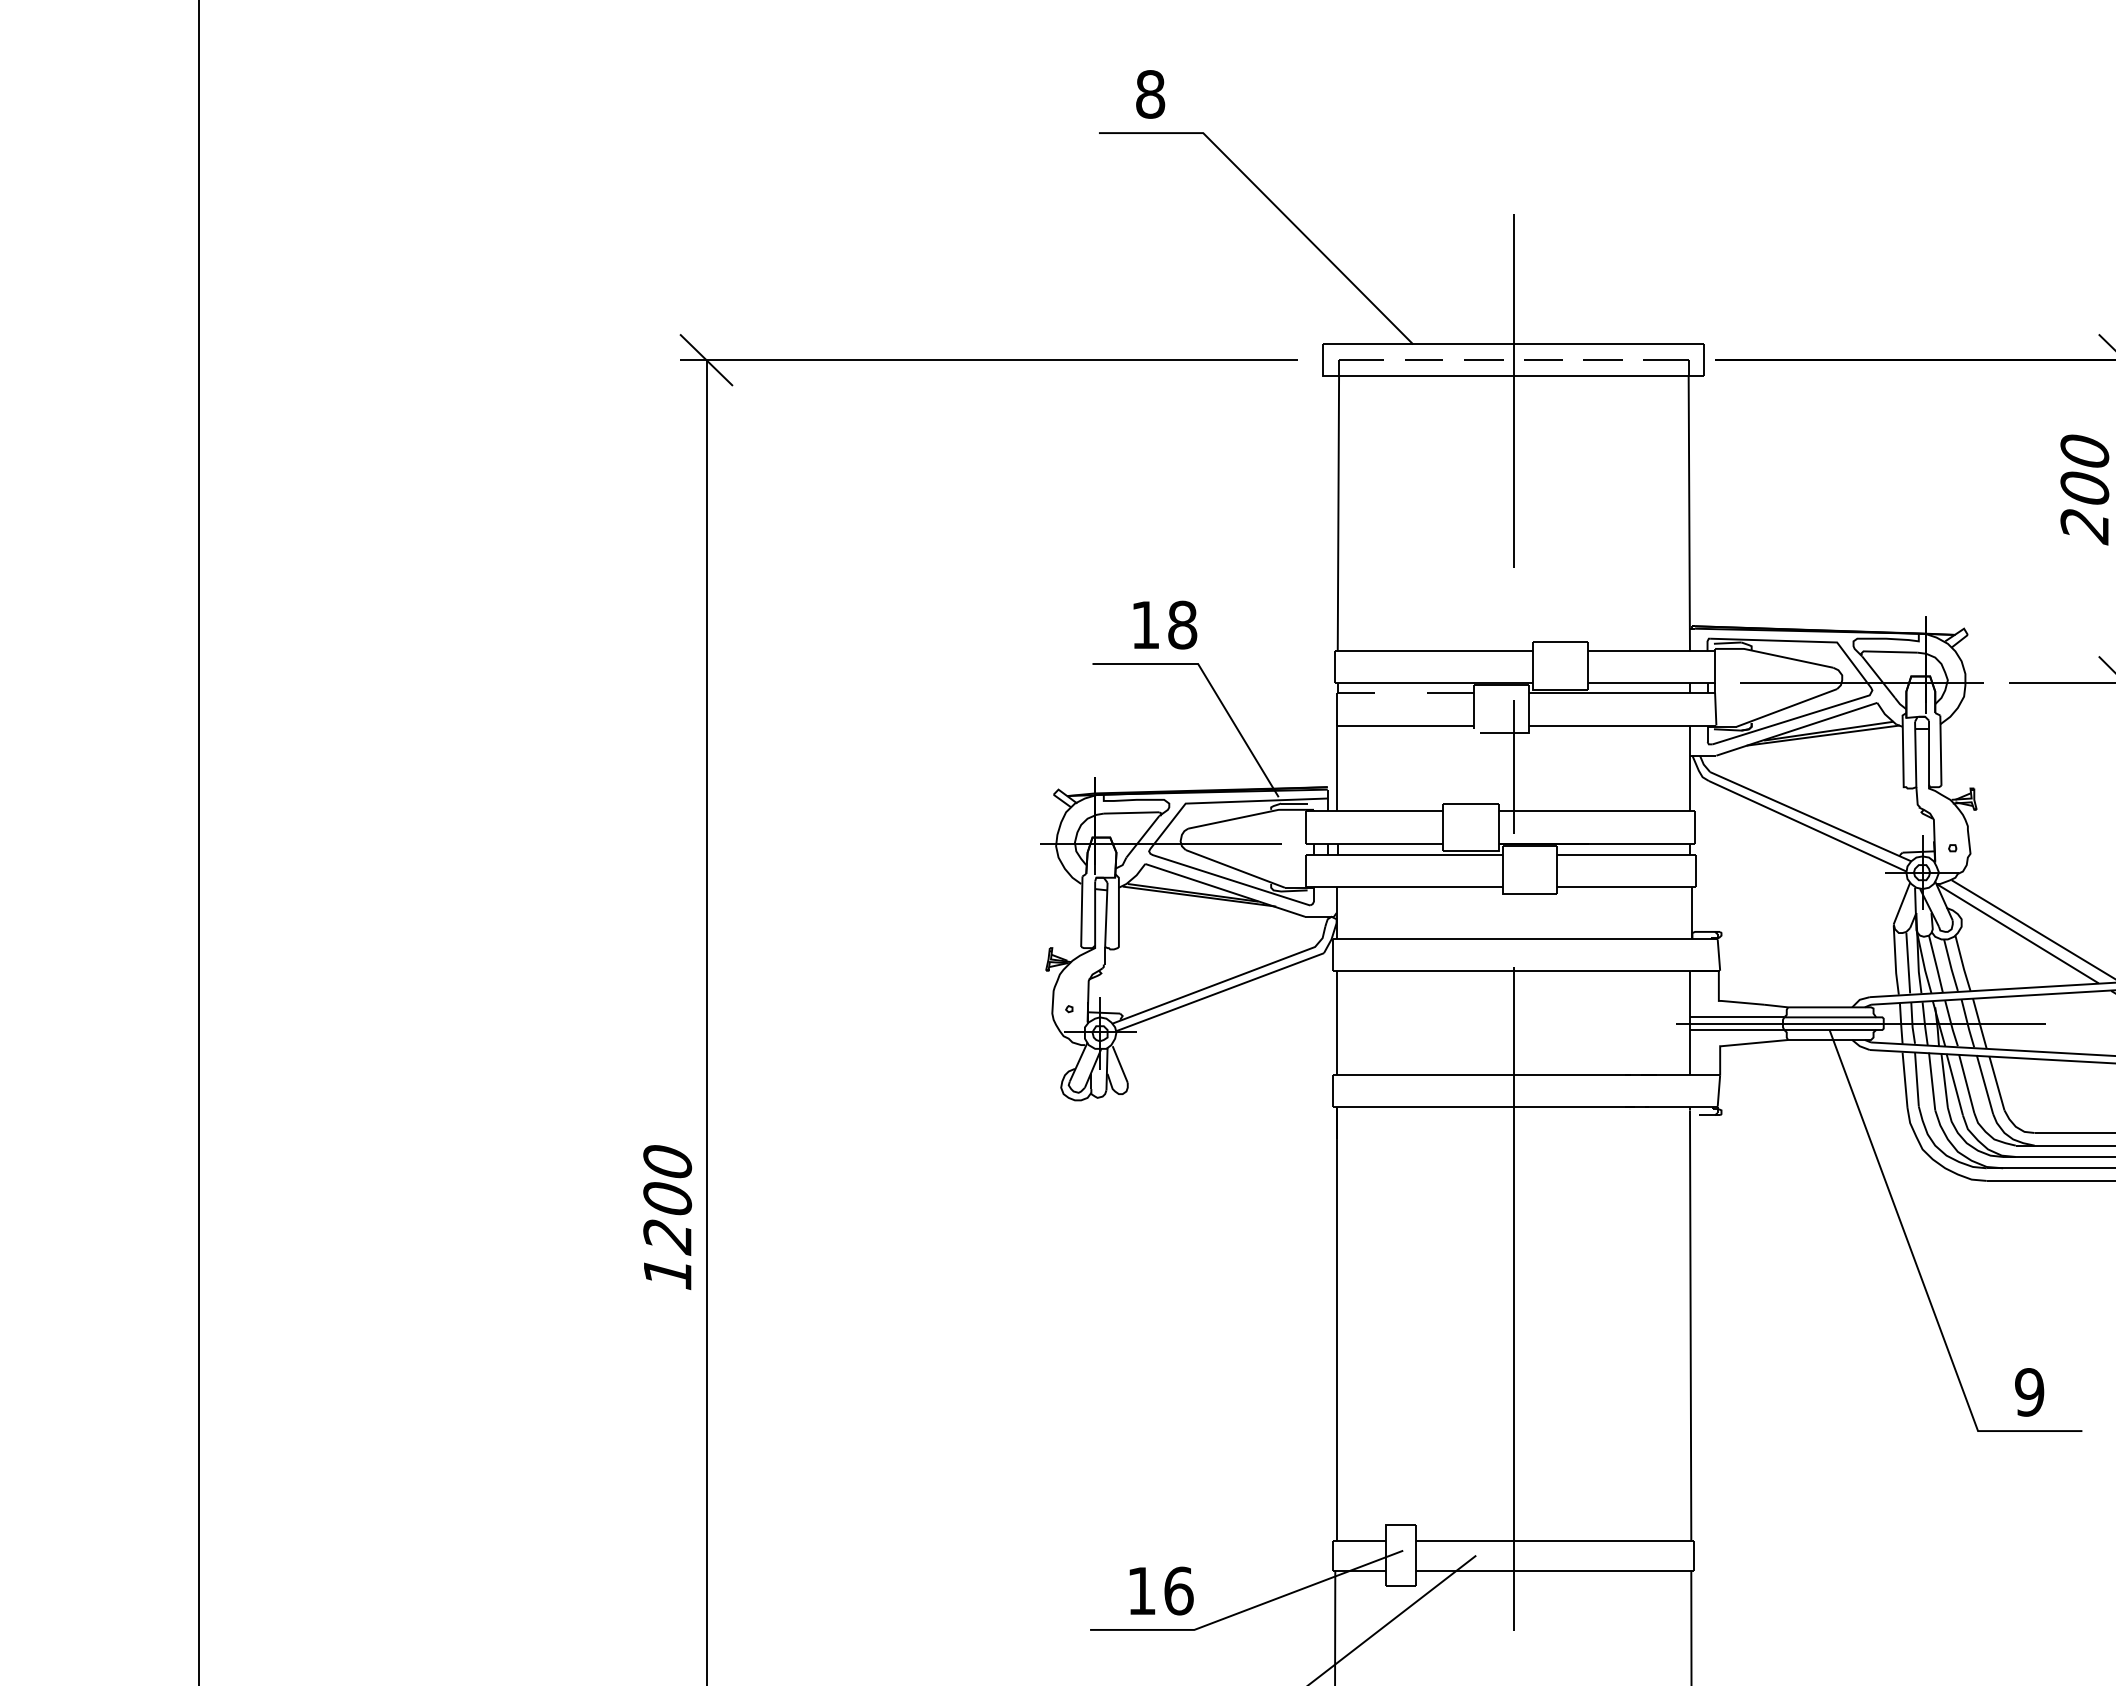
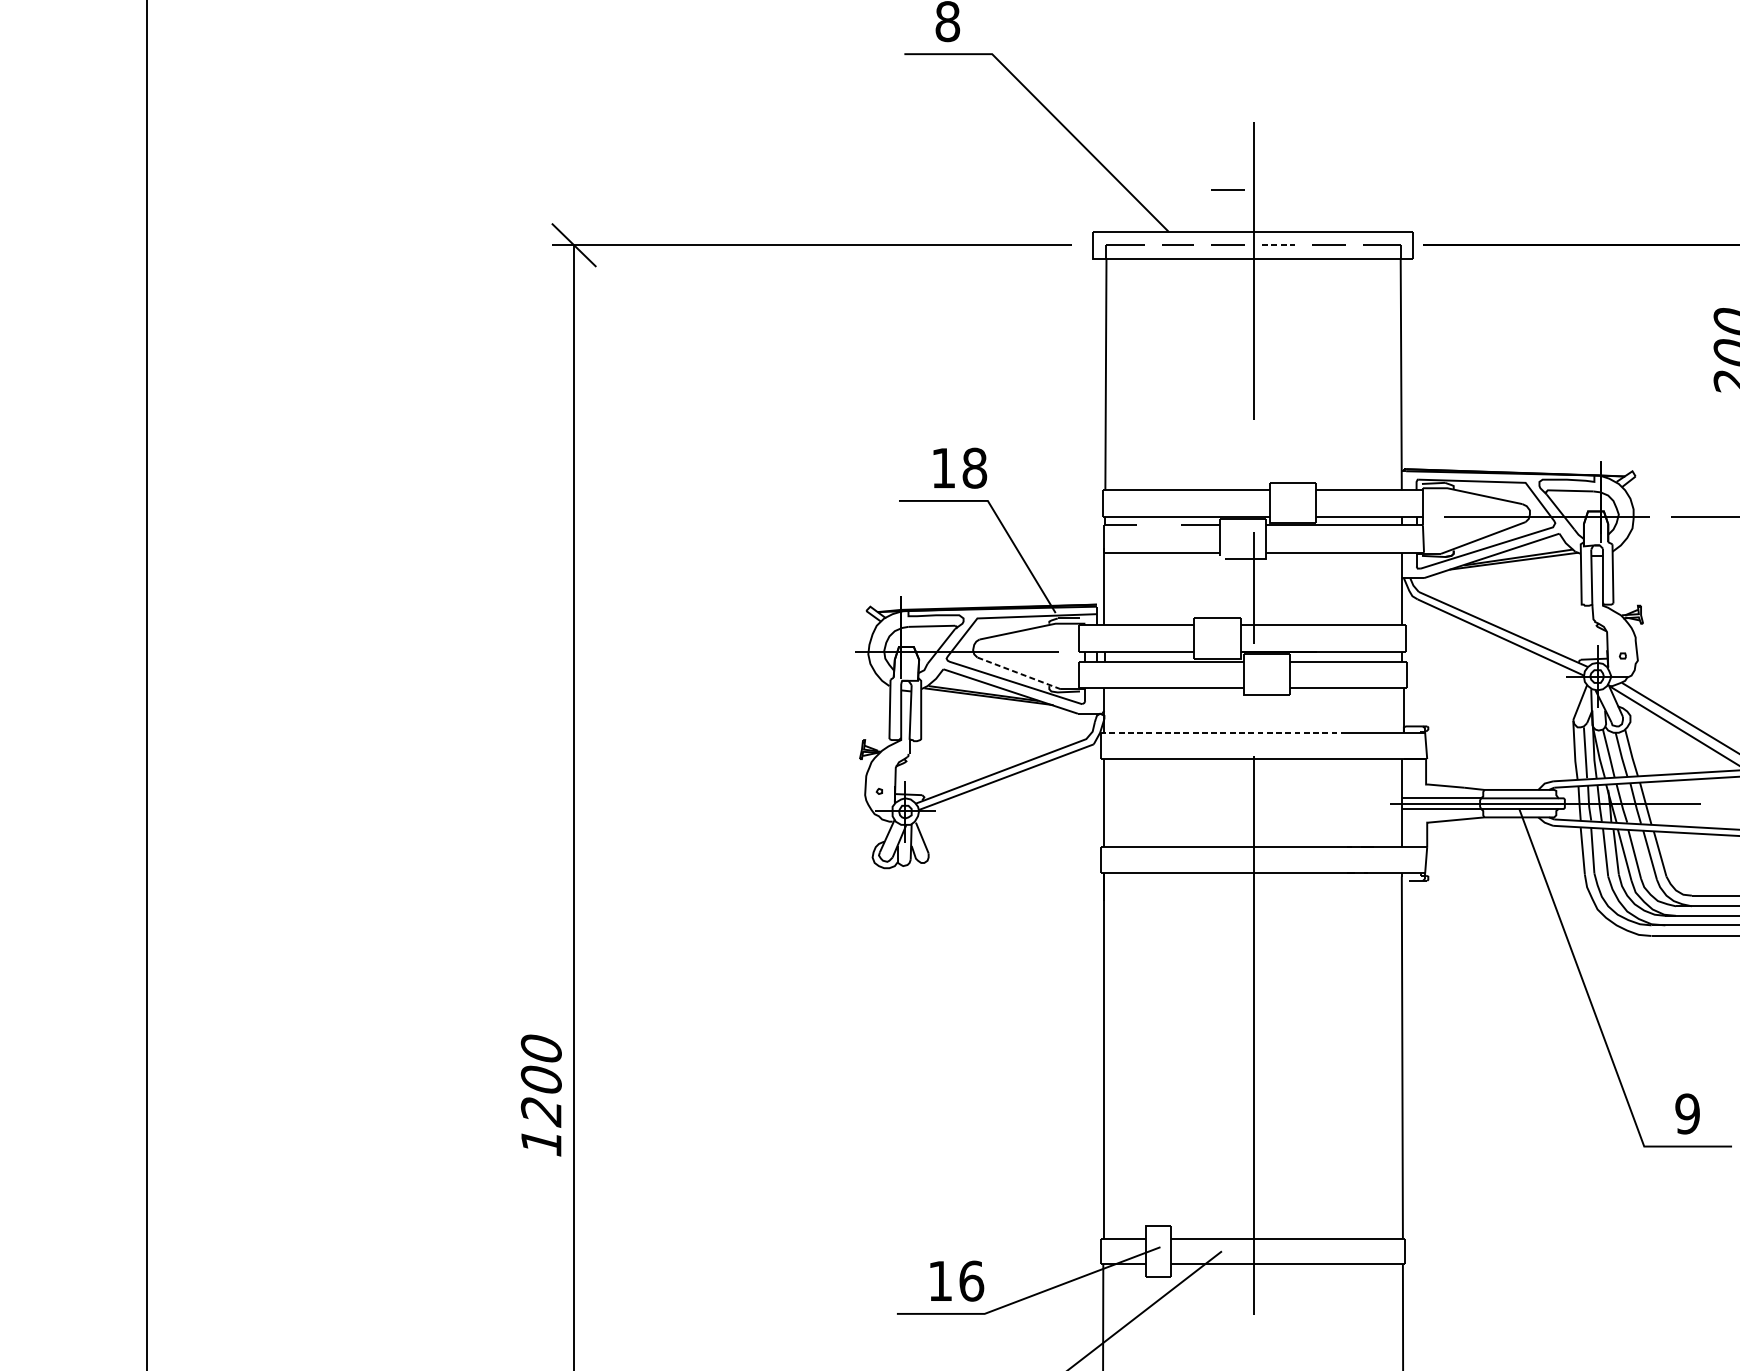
line: (1483, 294) -> (1228, 189), added
line: (1543, 359) -> (1278, 244), solid -> dashed
line: (1234, 868) -> (1018, 673), solid -> dashed
line: (1478, 939) -> (1223, 732), solid -> dashed
text: (667, 1217) -> (541, 1095), moved

